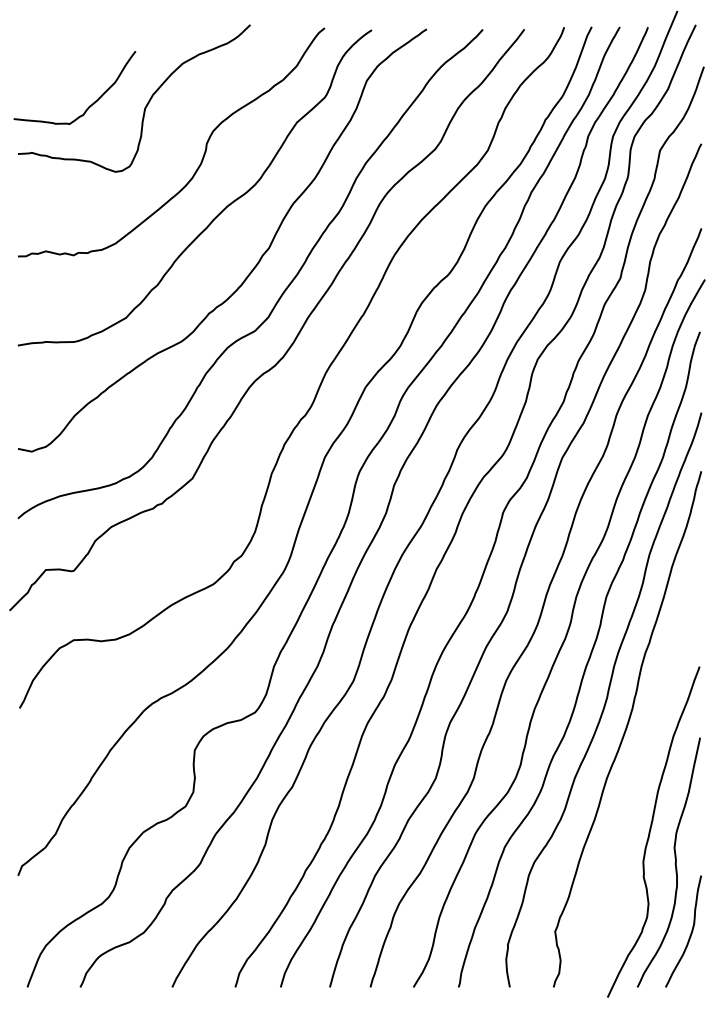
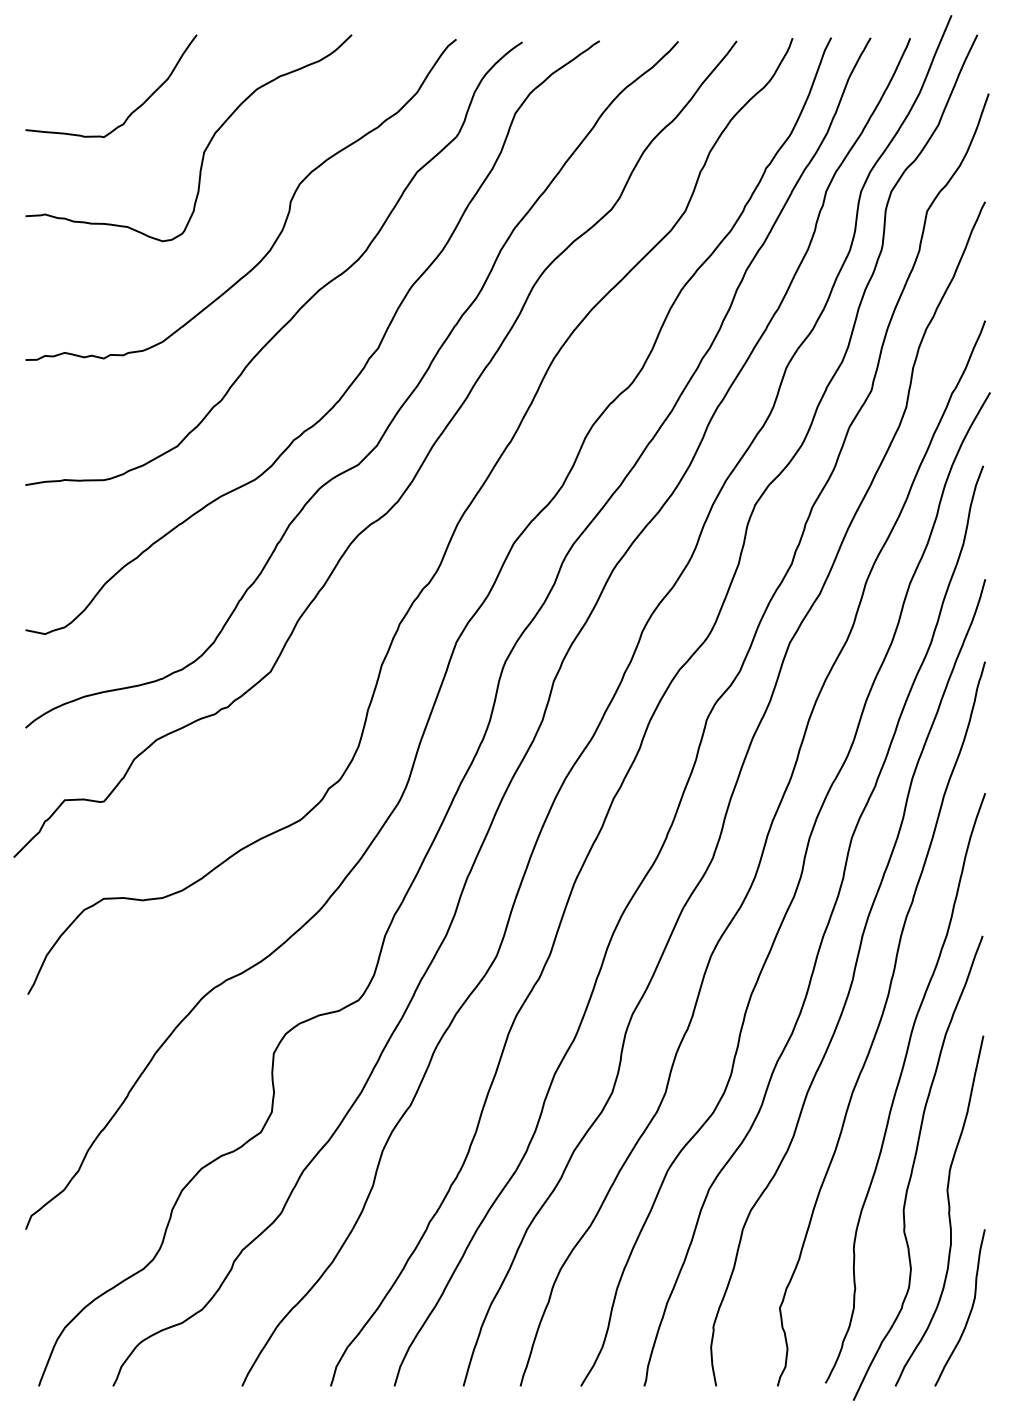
curve: (91, 104) -> (134, 109), moved
curve: (639, 773) -> (898, 1086), added

